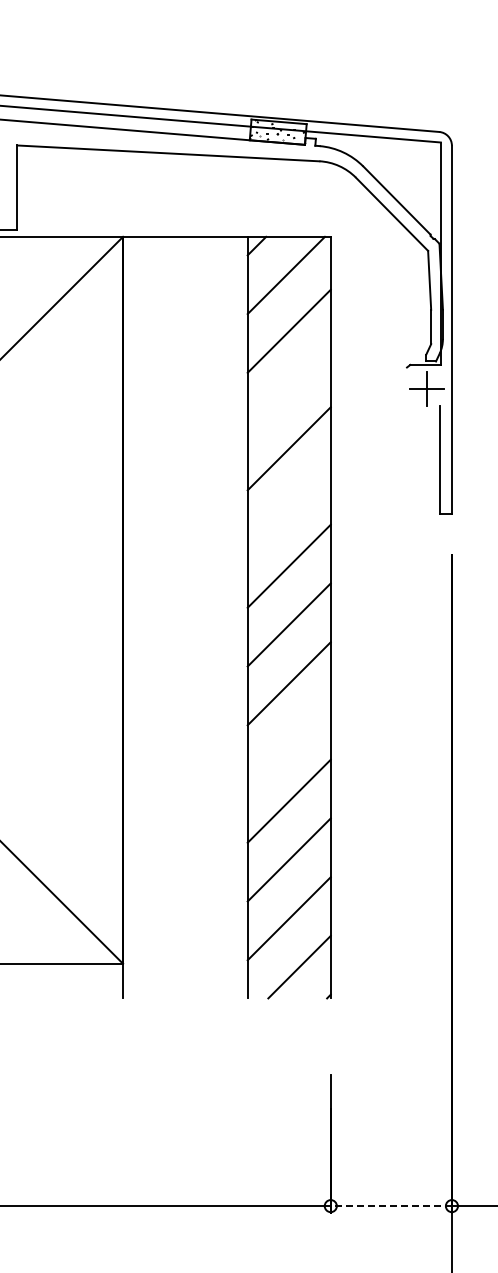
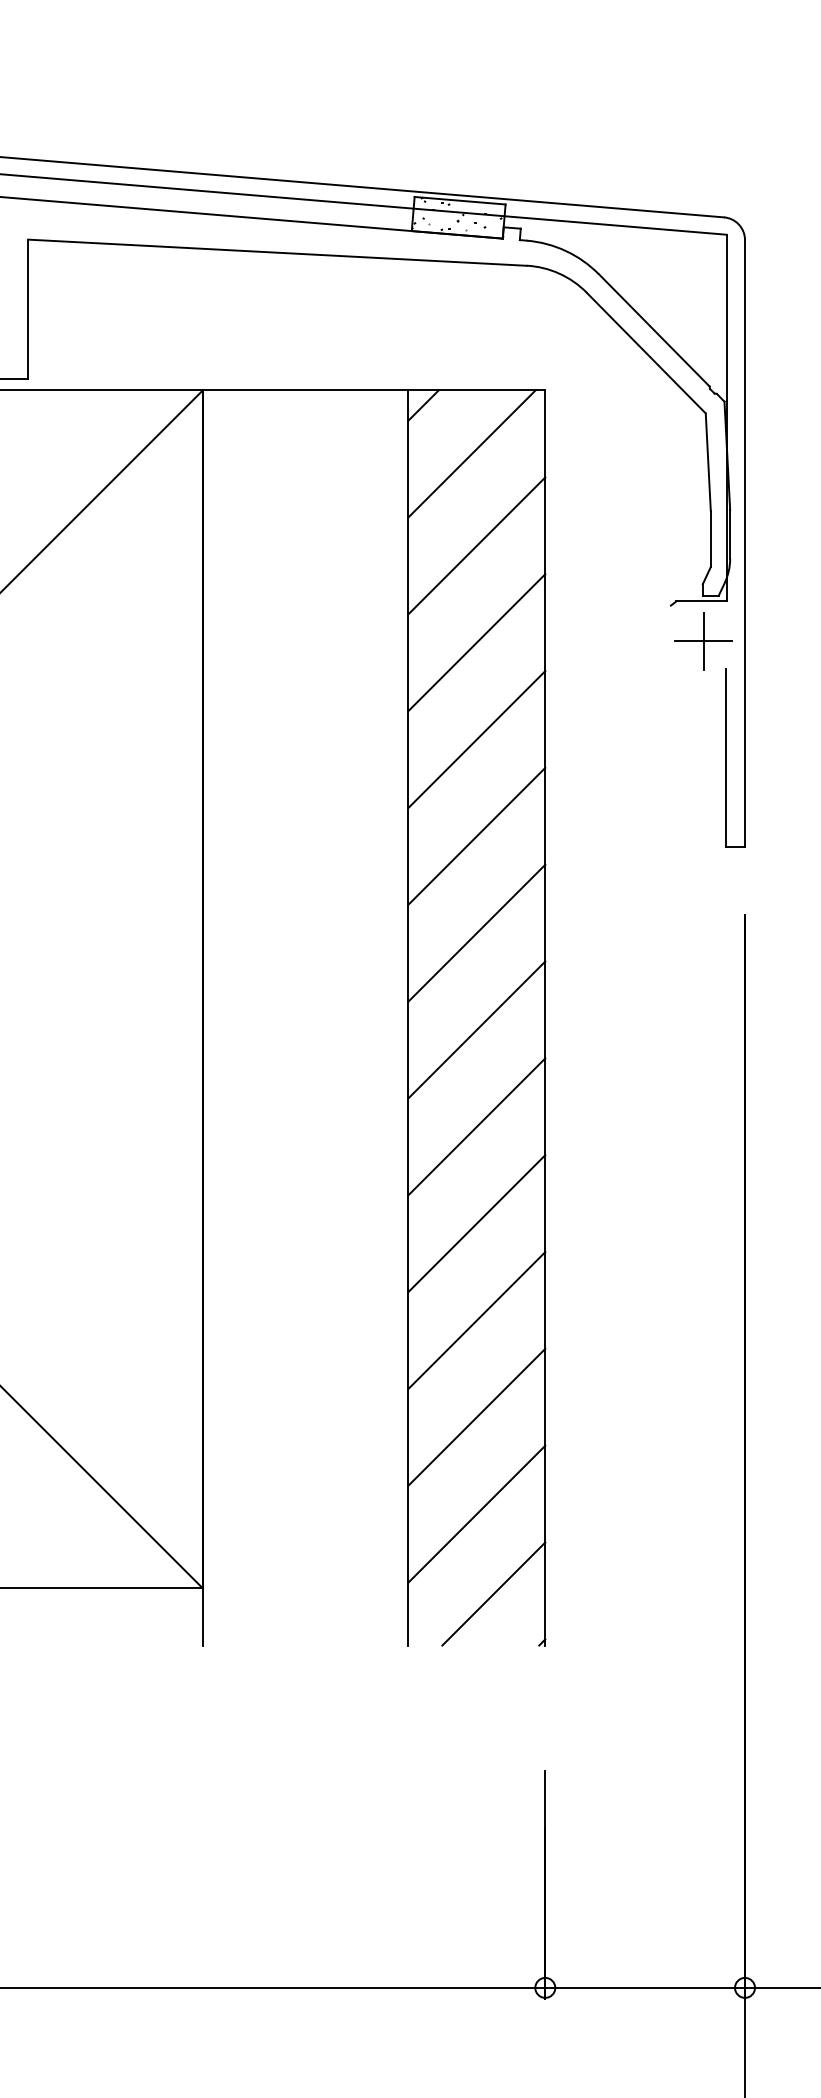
line: (288, 389) -> (475, 641), added
line: (288, 507) -> (475, 836), added
line: (288, 742) -> (475, 1223), added
line: (391, 1206) -> (645, 1988), dashed -> solid

